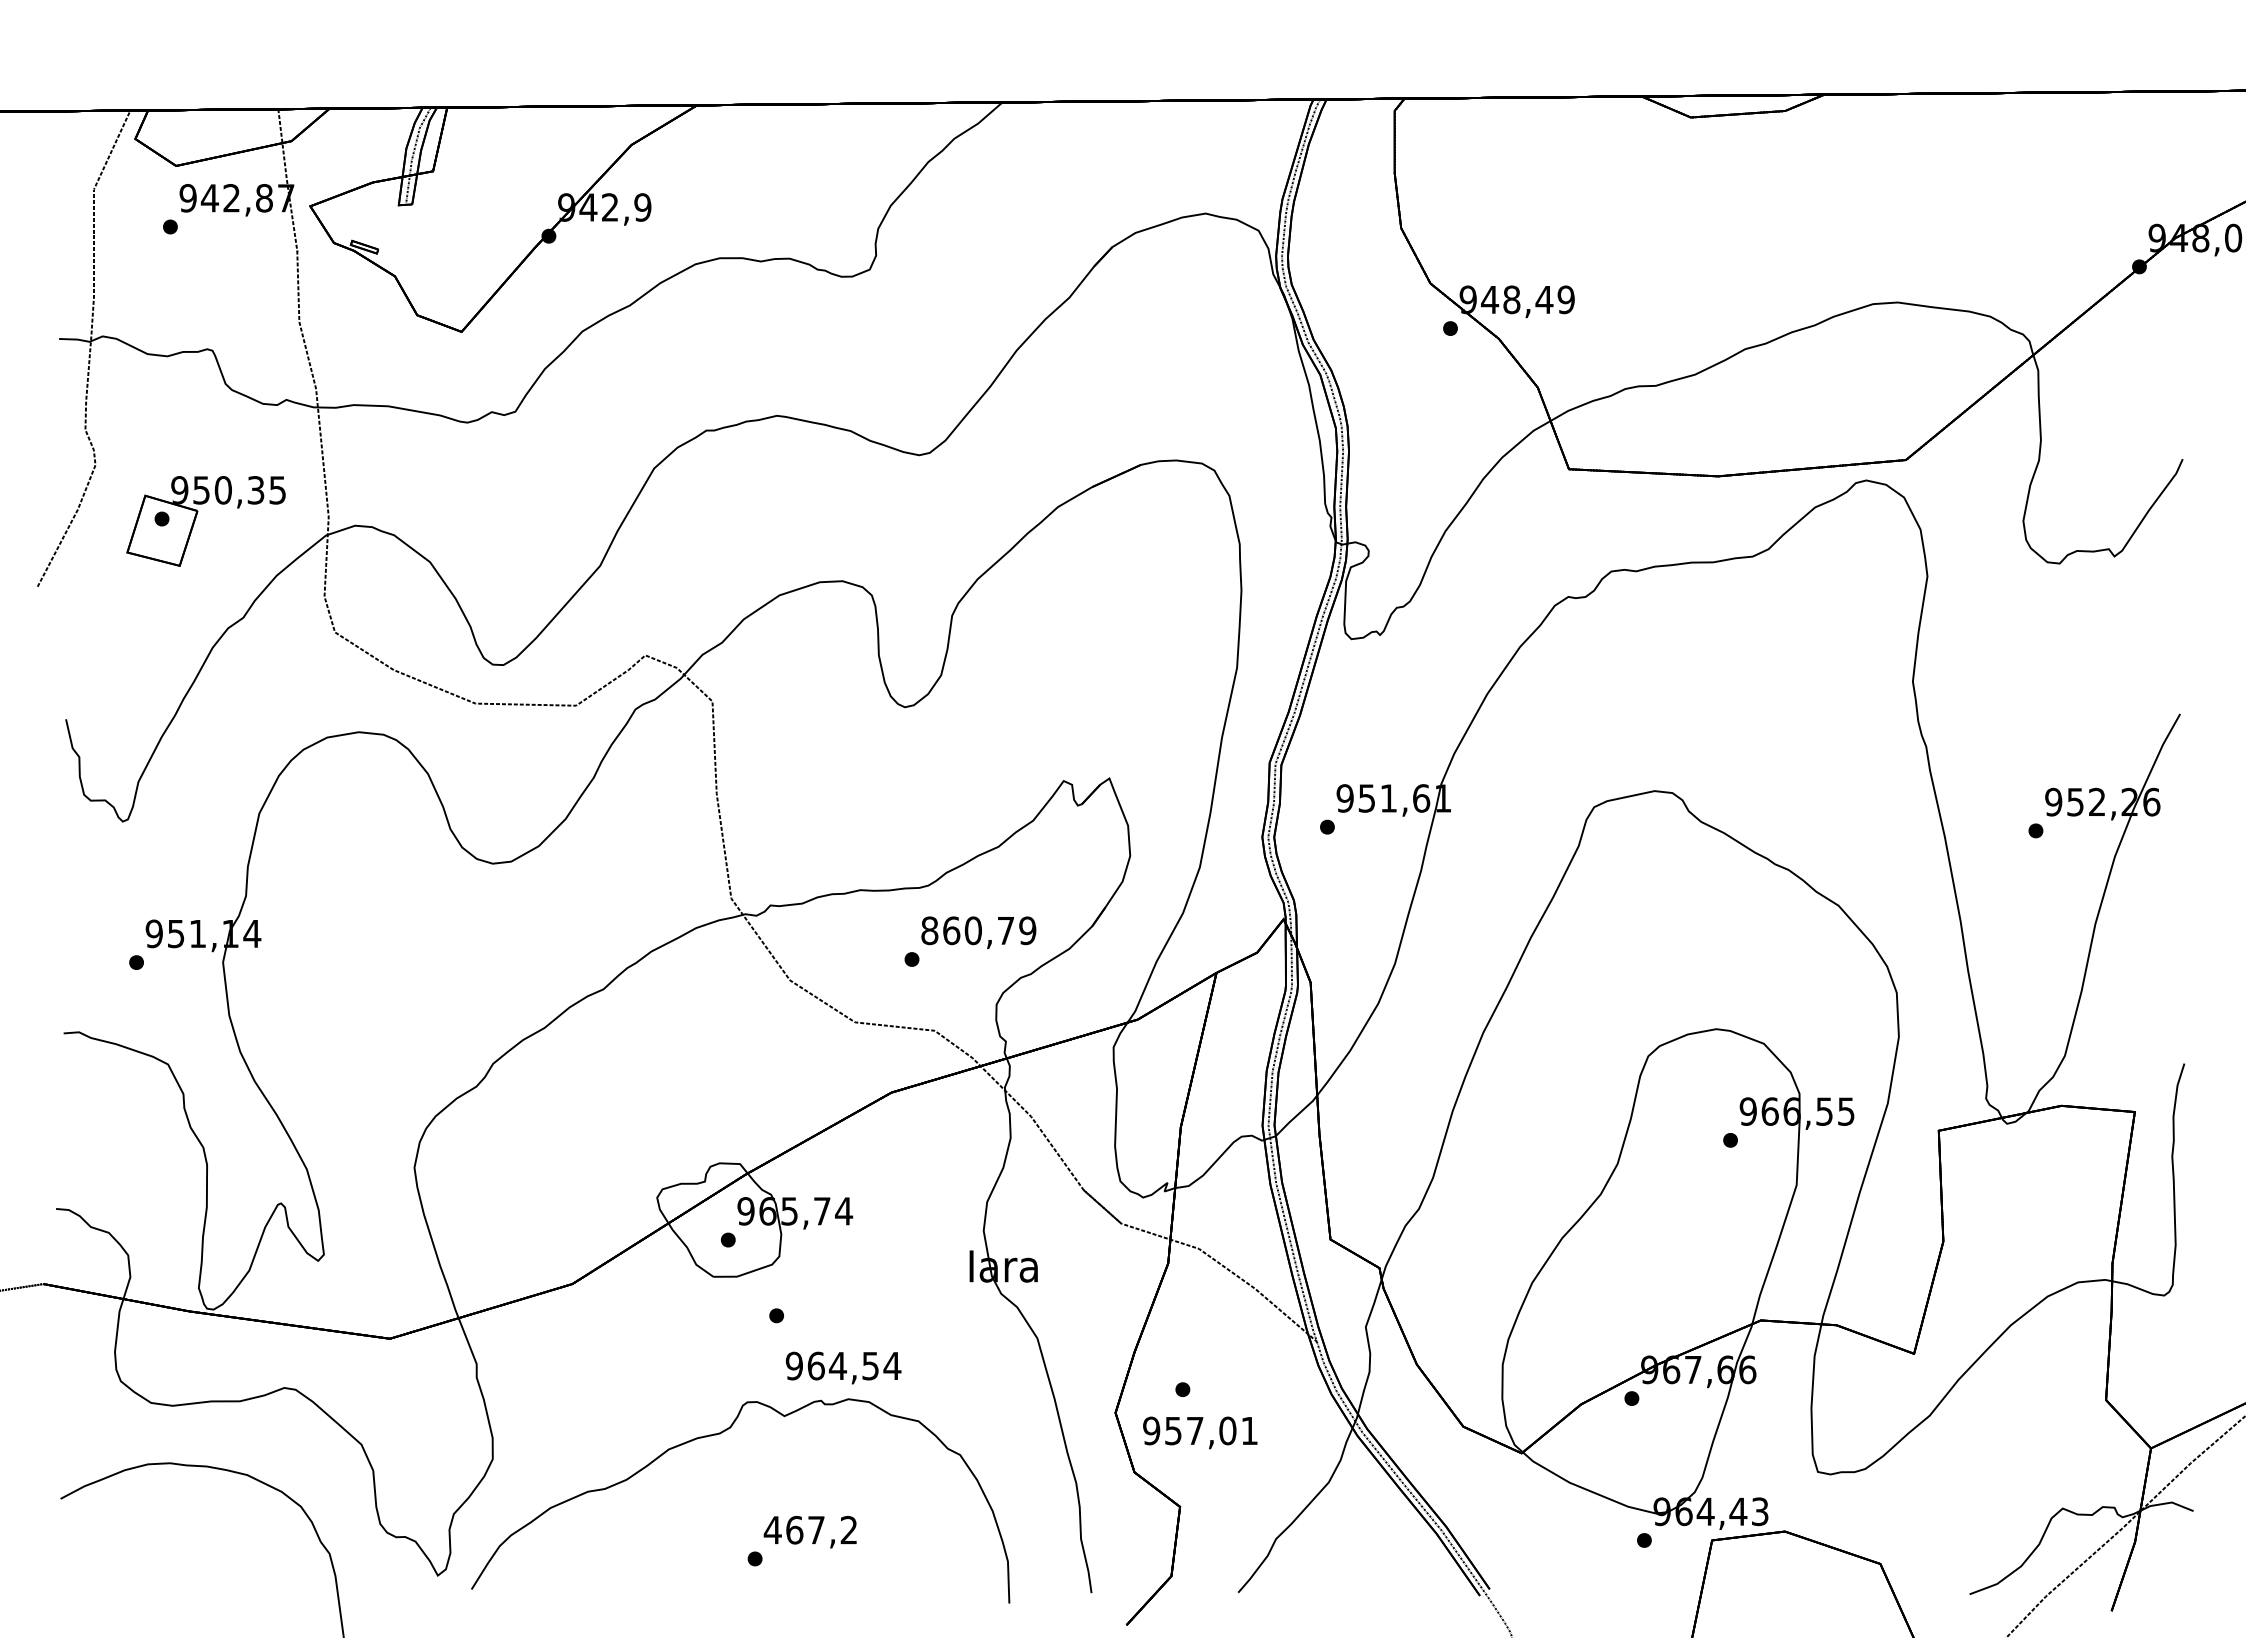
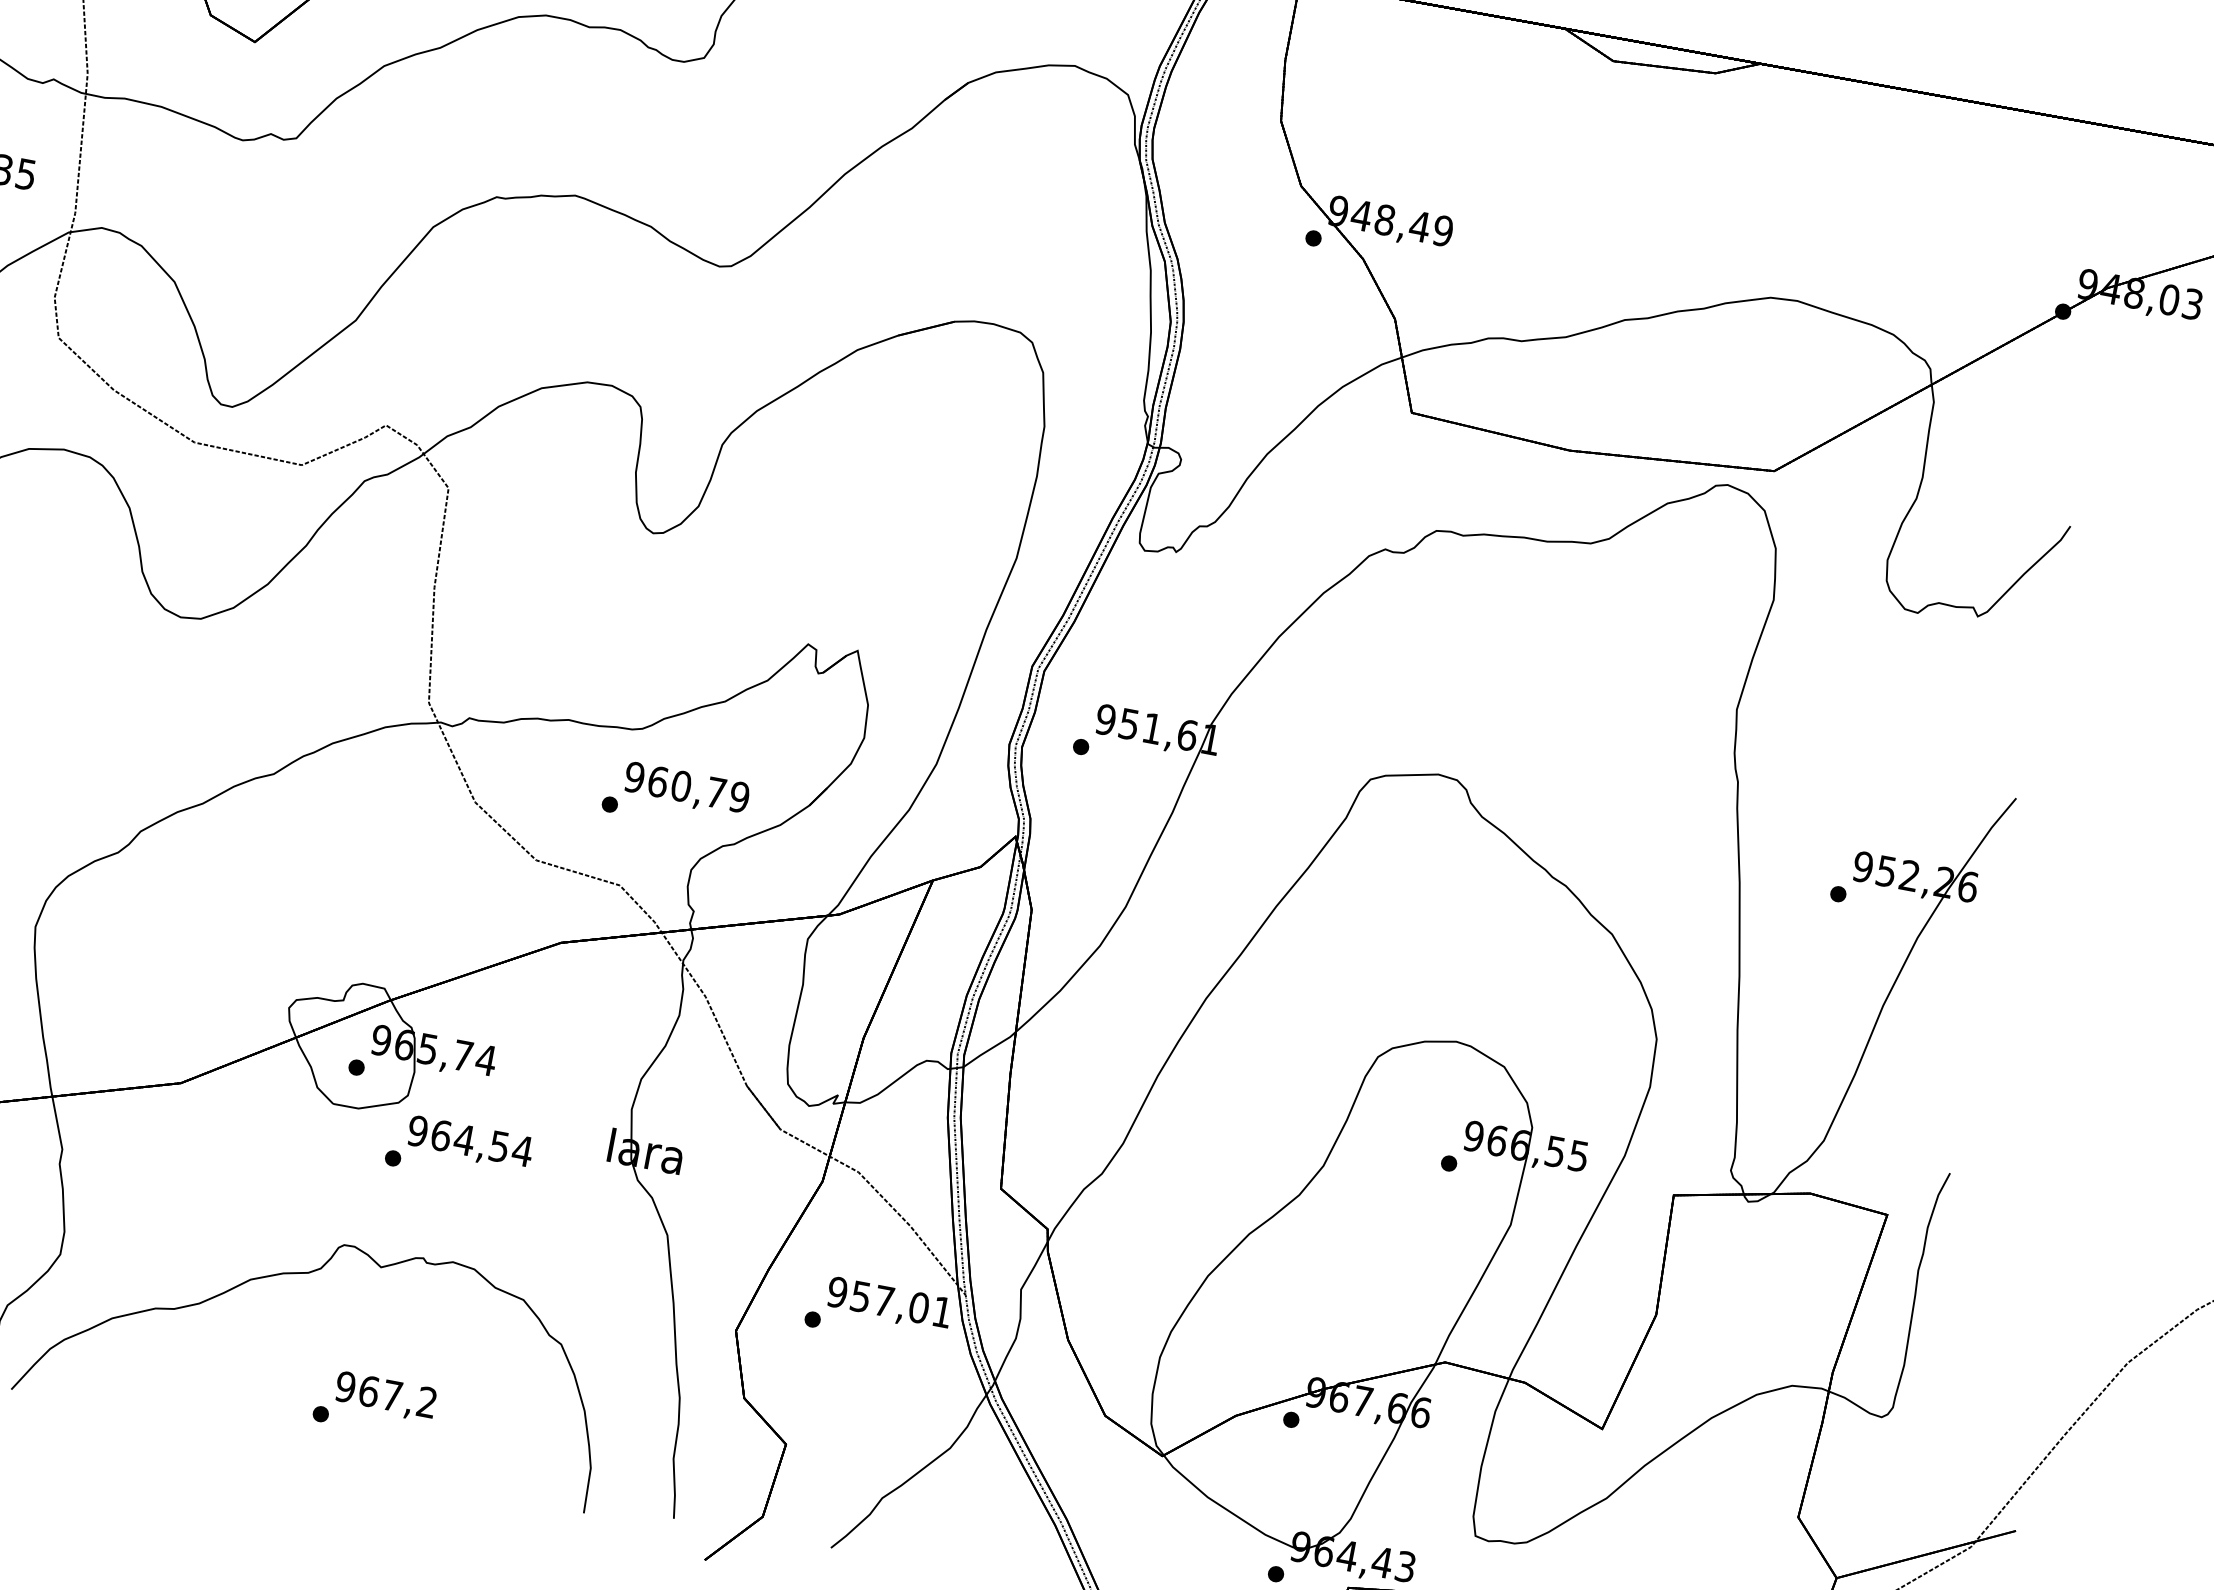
text: (929, 930) -> (634, 777), 860,79 -> 960,79
text: (843, 1367) -> (470, 1142), moved
text: (1200, 1432) -> (889, 1303), moved
text: (772, 1529) -> (345, 1386), 467,2 -> 967,2

